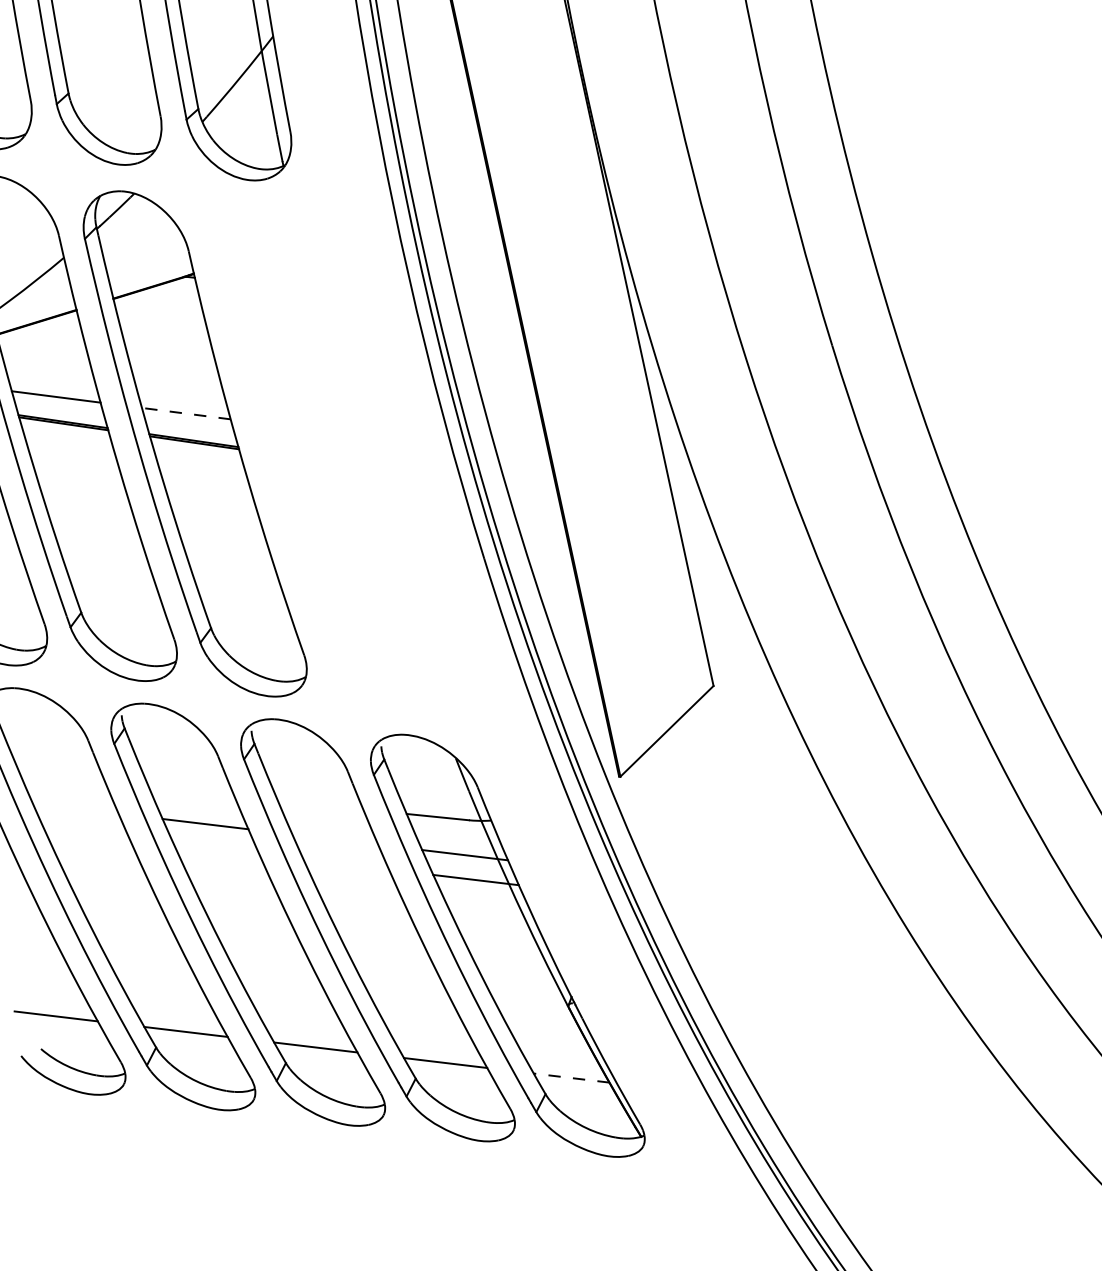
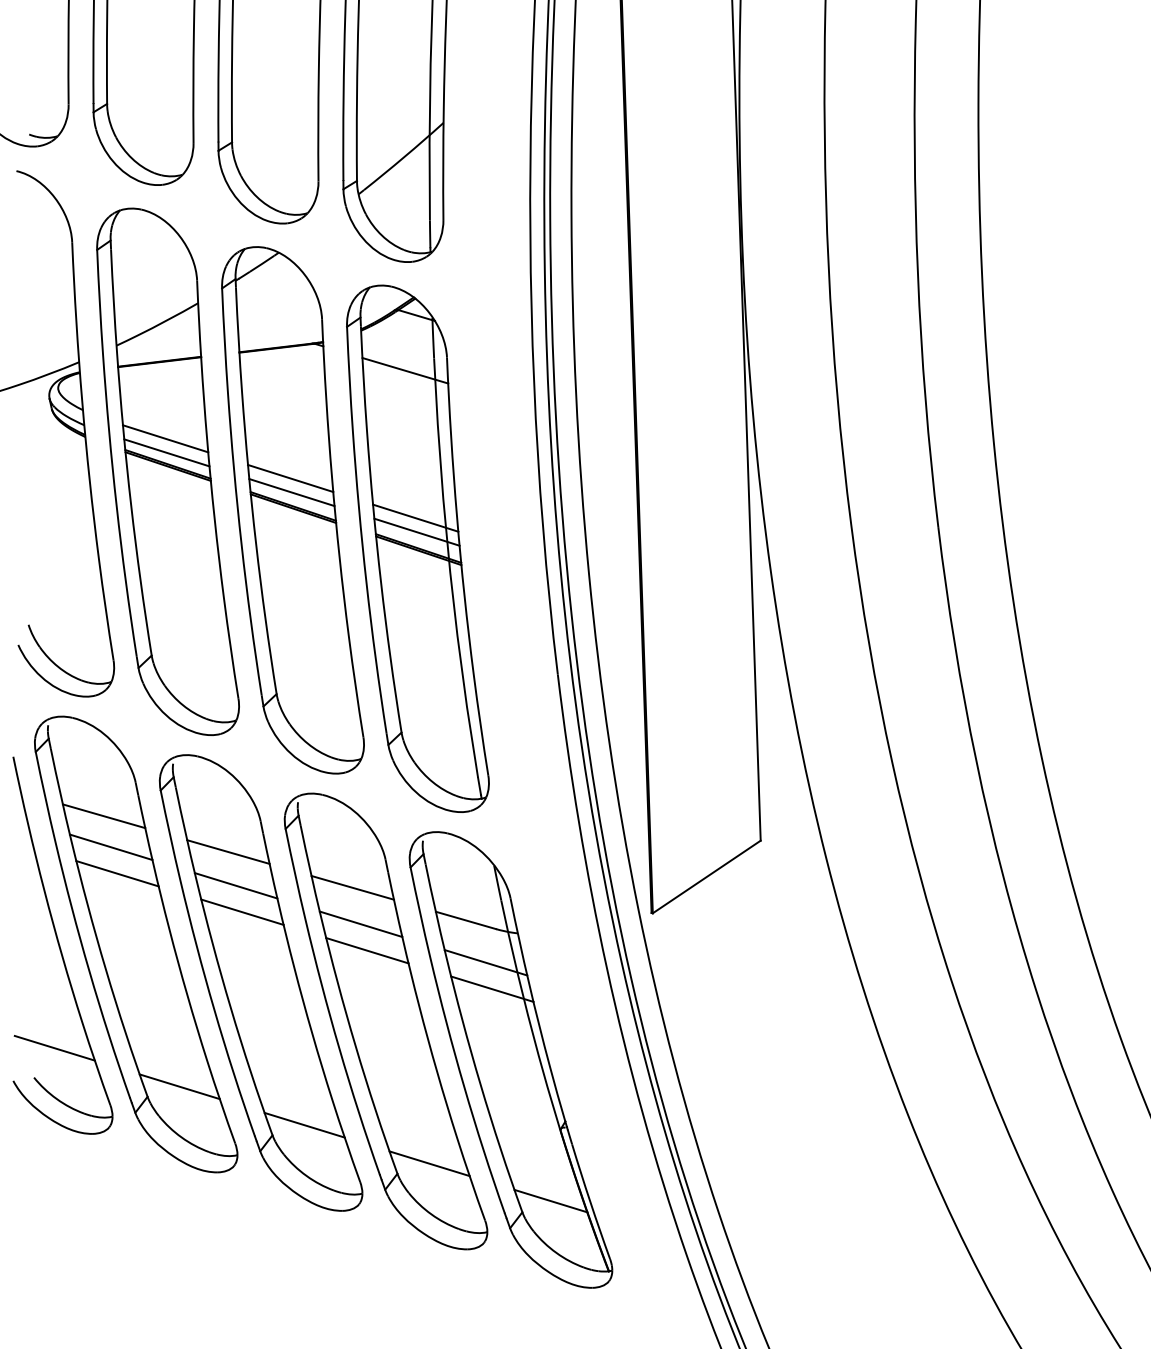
line: (59, 410) -> (166, 452), added
line: (186, 413) -> (290, 478), dashed -> solid
line: (189, 427) -> (291, 492), added
part: (323, 459) -> (417, 548), added
line: (62, 779) -> (103, 816), added
line: (191, 791) -> (228, 851), added
line: (320, 805) -> (352, 887), added
line: (75, 808) -> (110, 847), added
line: (86, 833) -> (117, 873), added
line: (334, 839) -> (360, 924), added
line: (216, 848) -> (242, 911), added
line: (346, 864) -> (367, 950), added
line: (571, 1078) -> (550, 1201), dashed -> solid

